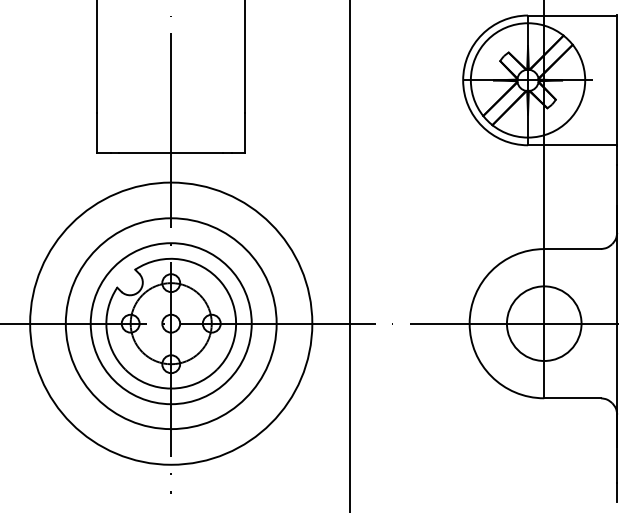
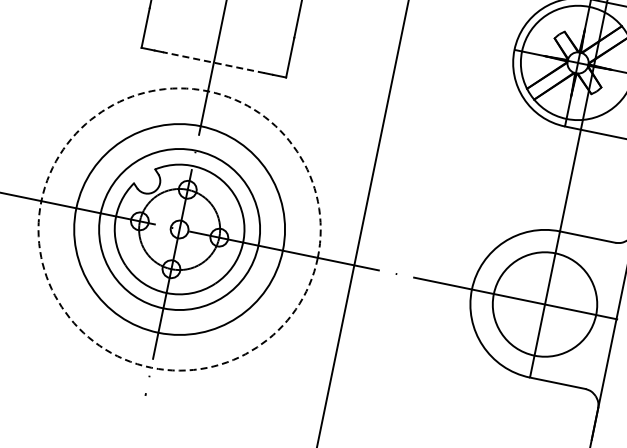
line: (171, 153) -> (214, 62), solid -> dashed
circle: (171, 323) -> (179, 229), solid -> dashed
circle: (543, 323) -> (544, 304), size x1.4

